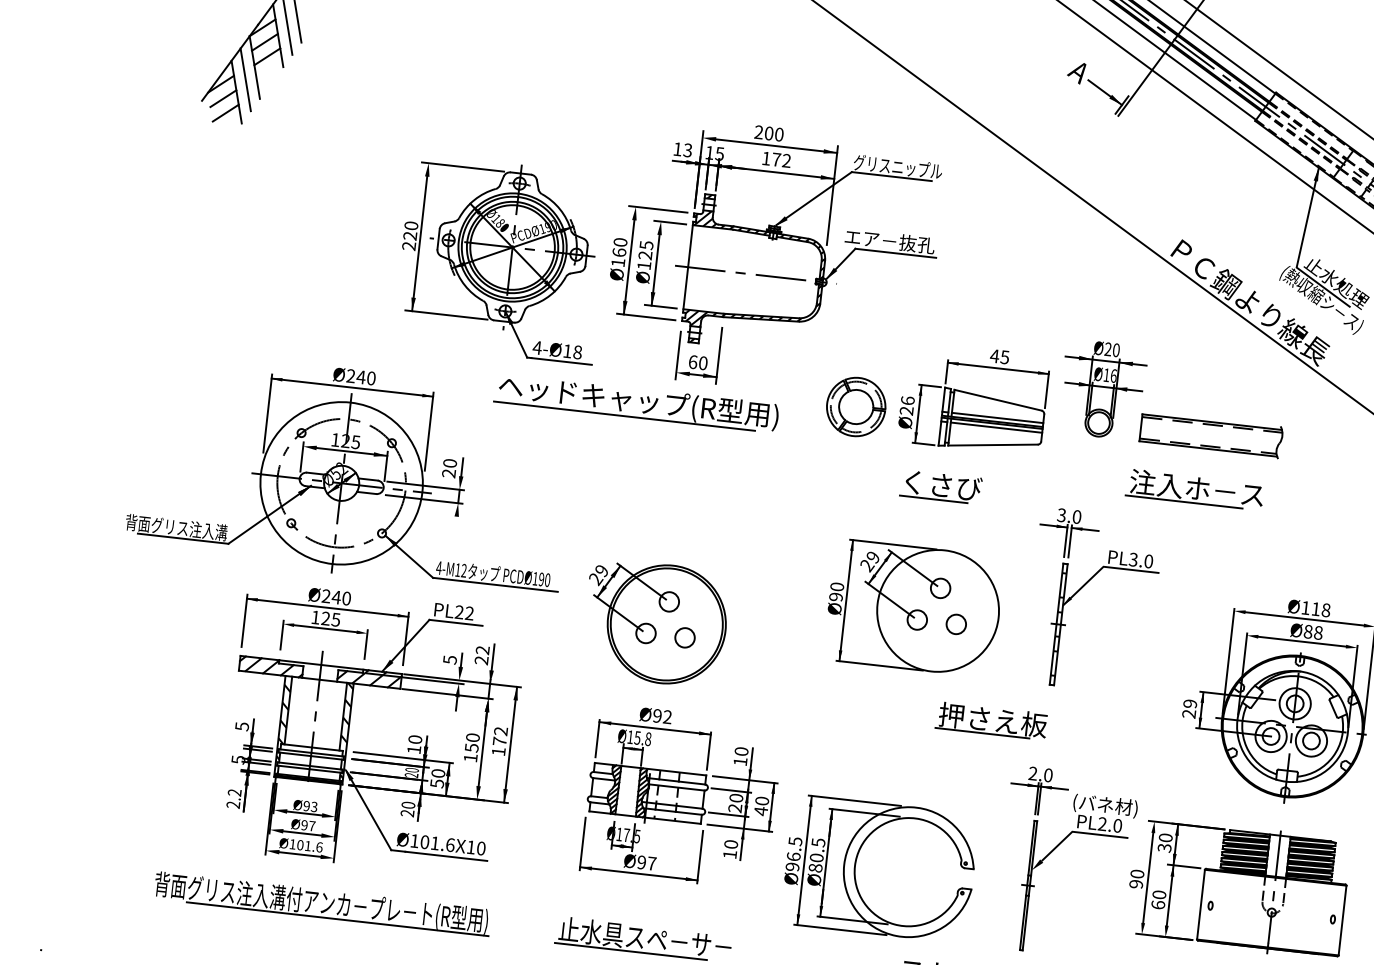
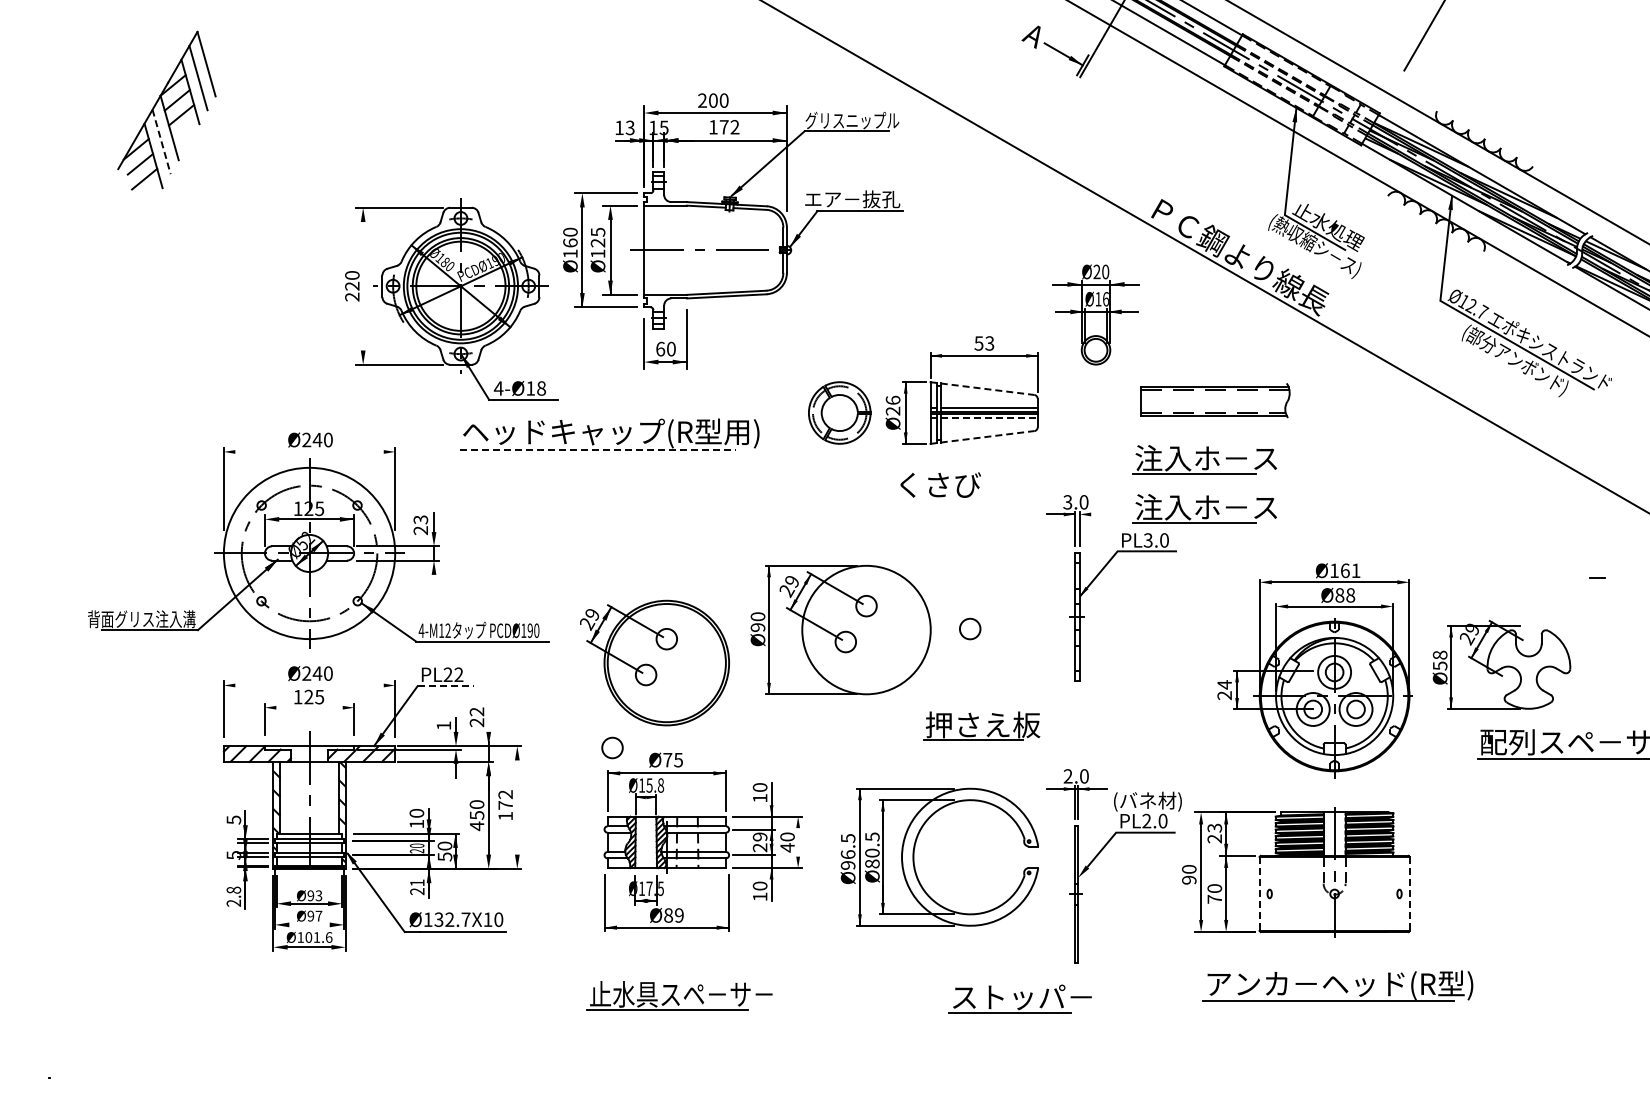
line: (245, 80) -> (161, 142), solid -> dashed
line: (419, 244) -> (363, 293), removed
part: (774, 258) -> (733, 231), moved
text: (999, 356) -> (984, 343), 45 -> 53
line: (352, 387) -> (309, 451), removed
part: (1102, 389) -> (1095, 314), moved
line: (998, 400) -> (988, 389), solid -> dashed
line: (624, 415) -> (598, 449), solid -> dashed
line: (996, 428) -> (989, 418), solid -> dashed
line: (993, 444) -> (988, 436), solid -> dashed
text: (449, 463) -> (420, 519), 20 -> 23
line: (933, 499) -> (931, 500), removed
line: (1084, 529) -> (1093, 514), removed
part: (1189, 535) -> (1204, 508), added
line: (327, 607) -> (309, 685), removed
part: (913, 607) -> (840, 629), moved
text: (1320, 609) -> (1350, 570), Ø118 -> Ø161
line: (456, 623) -> (446, 686), solid -> dashed
line: (325, 628) -> (309, 707), removed
circle: (685, 637) -> (612, 747), moved
line: (492, 656) -> (488, 717), removed
text: (449, 659) -> (443, 725), 5 -> 1
text: (1190, 703) -> (1224, 684), 29 -> 24
text: (662, 716) -> (673, 759), Ø92 -> Ø75
part: (991, 720) -> (981, 725), moved
line: (510, 744) -> (517, 807), removed
text: (471, 758) -> (477, 826), 150 -> 450
text: (234, 792) -> (233, 889), 2.2 -> 2.8
text: (736, 797) -> (760, 836), 20 -> 29
text: (408, 804) -> (417, 882), 20 -> 21
line: (771, 807) -> (798, 842), removed
line: (302, 833) -> (309, 924), removed
text: (1164, 842) -> (1214, 833), 30 -> 23
text: (437, 843) -> (452, 919), Ø101.6X10 -> Ø132.7X10
text: (646, 863) -> (673, 915), Ø97 -> Ø89
part: (856, 865) -> (914, 856), moved
part: (323, 904) -> (339, 996), removed
text: (1158, 904) -> (1214, 898), 60 -> 70
line: (1200, 905) -> (1259, 894), solid -> dashed
line: (1342, 921) -> (1409, 894), solid -> dashed

